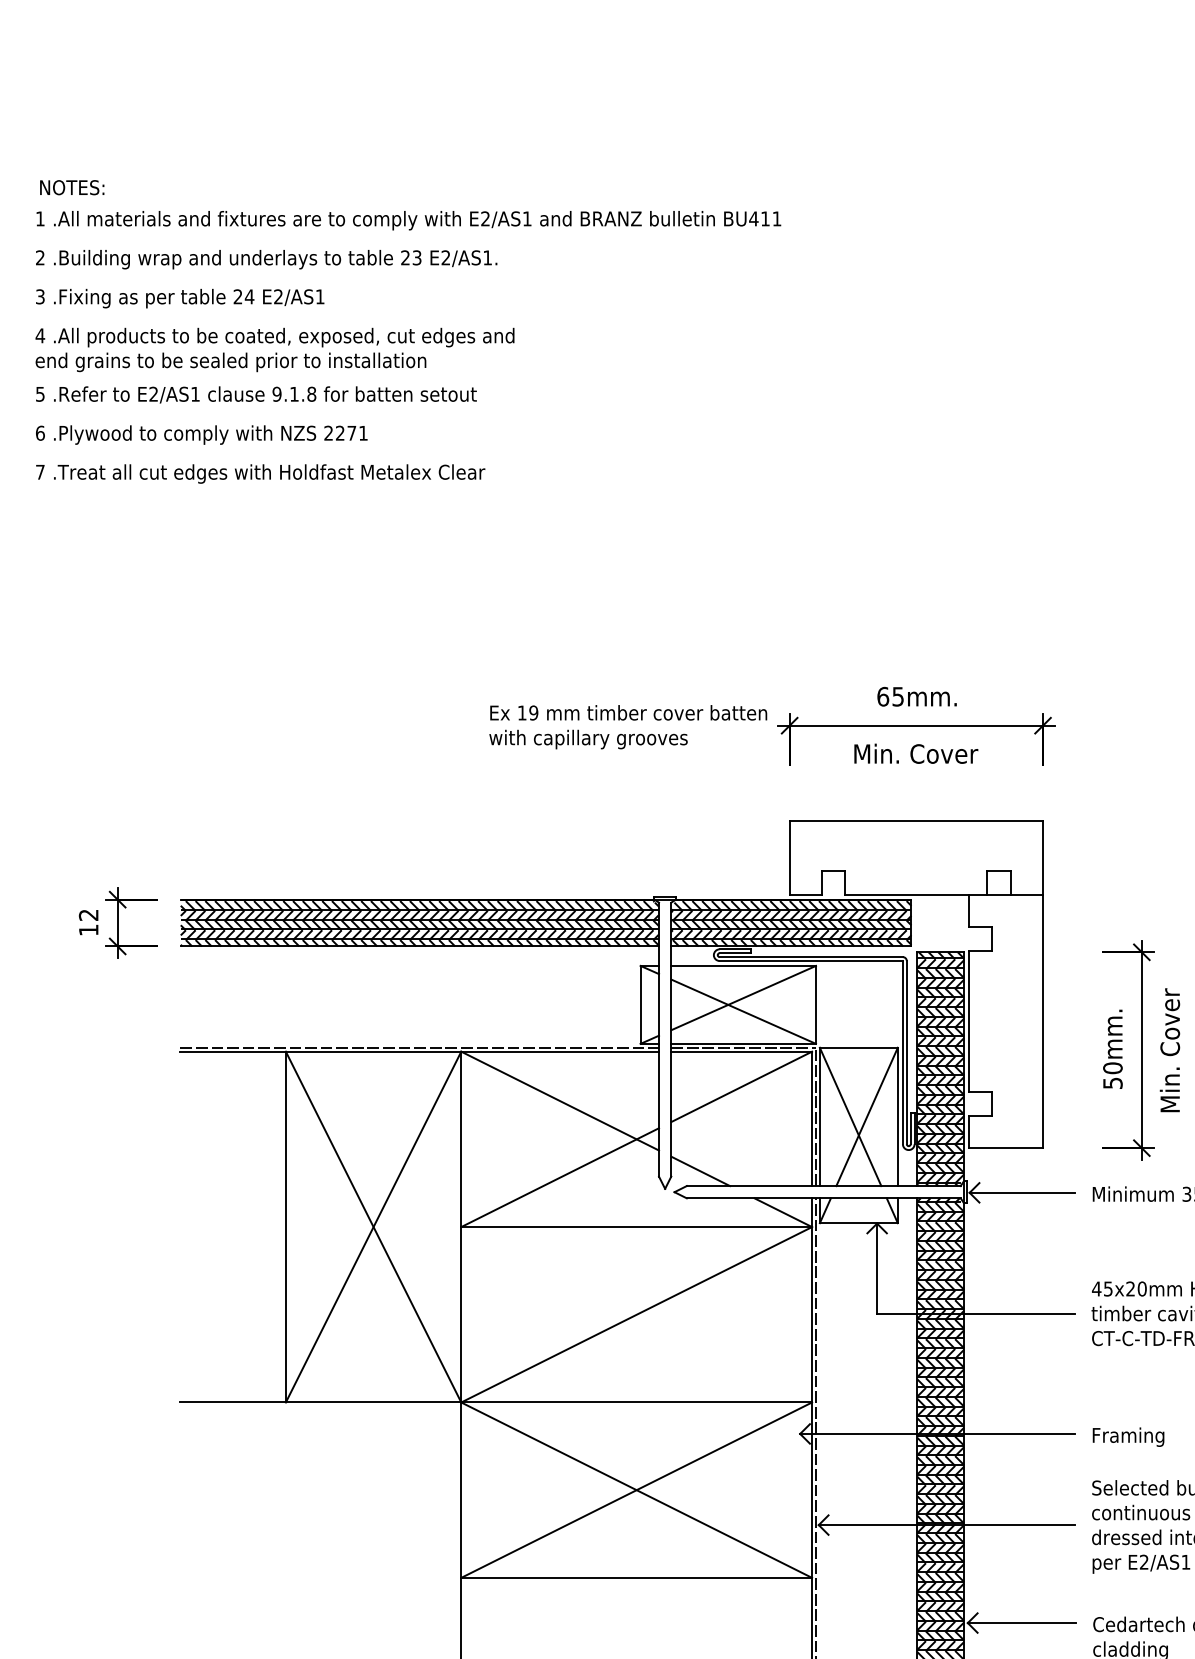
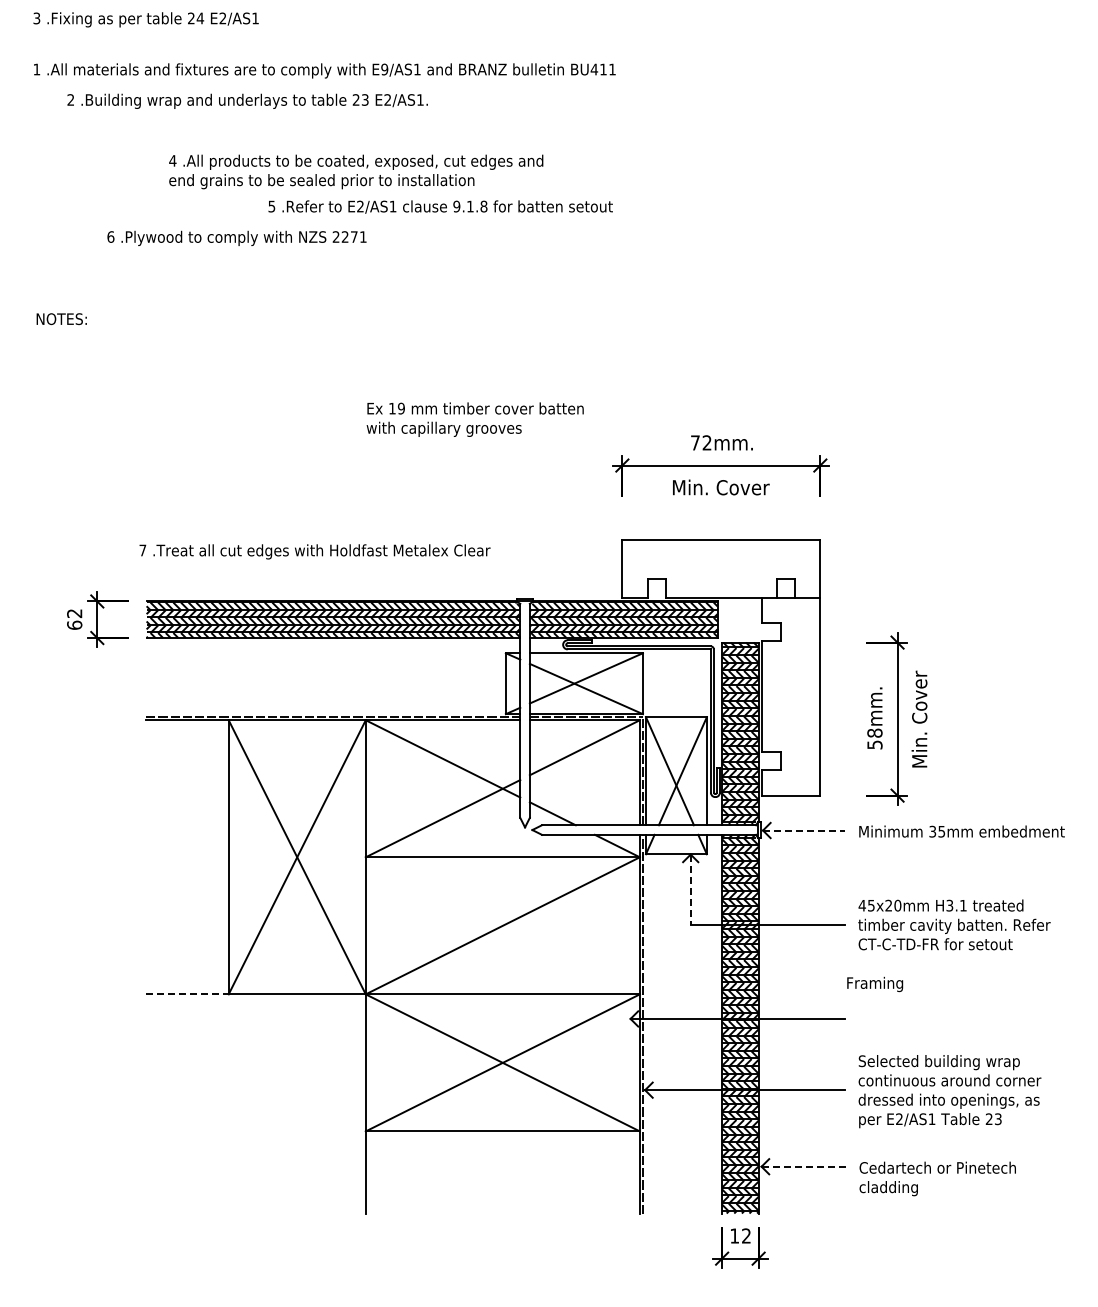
text: (71, 186) -> (61, 318), moved
text: (485, 218) -> (384, 69), E2/AS1 -> E9/AS1
text: (266, 258) -> (247, 100), moved
text: (179, 298) -> (145, 19), moved
text: (275, 349) -> (356, 171), moved
text: (256, 394) -> (440, 206), moved
text: (201, 433) -> (236, 237), moved
text: (260, 473) -> (314, 551), moved
text: (890, 696) -> (701, 442), 65mm. -> 72mm.
text: (627, 726) -> (474, 419), moved
text: (88, 929) -> (74, 624), 12 -> 62
text: (1112, 1067) -> (874, 732), 50mm. -> 58mm.
line: (1022, 1192) -> (804, 830), solid -> dashed
line: (876, 1269) -> (690, 890), solid -> dashed
line: (234, 1402) -> (188, 994), solid -> dashed
text: (1128, 1437) -> (875, 984), moved
line: (1022, 1622) -> (804, 1166), solid -> dashed

